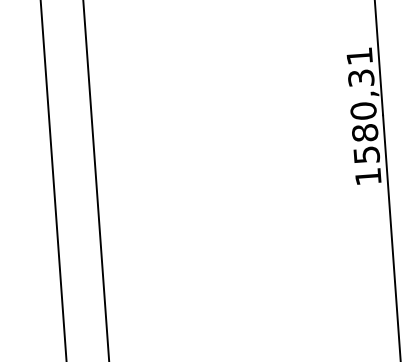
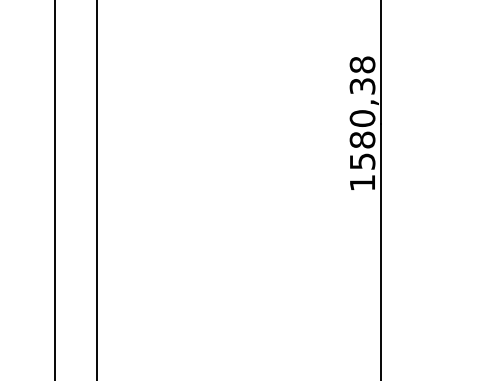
text: (359, 55) -> (362, 64), 1580,31 -> 1580,38

